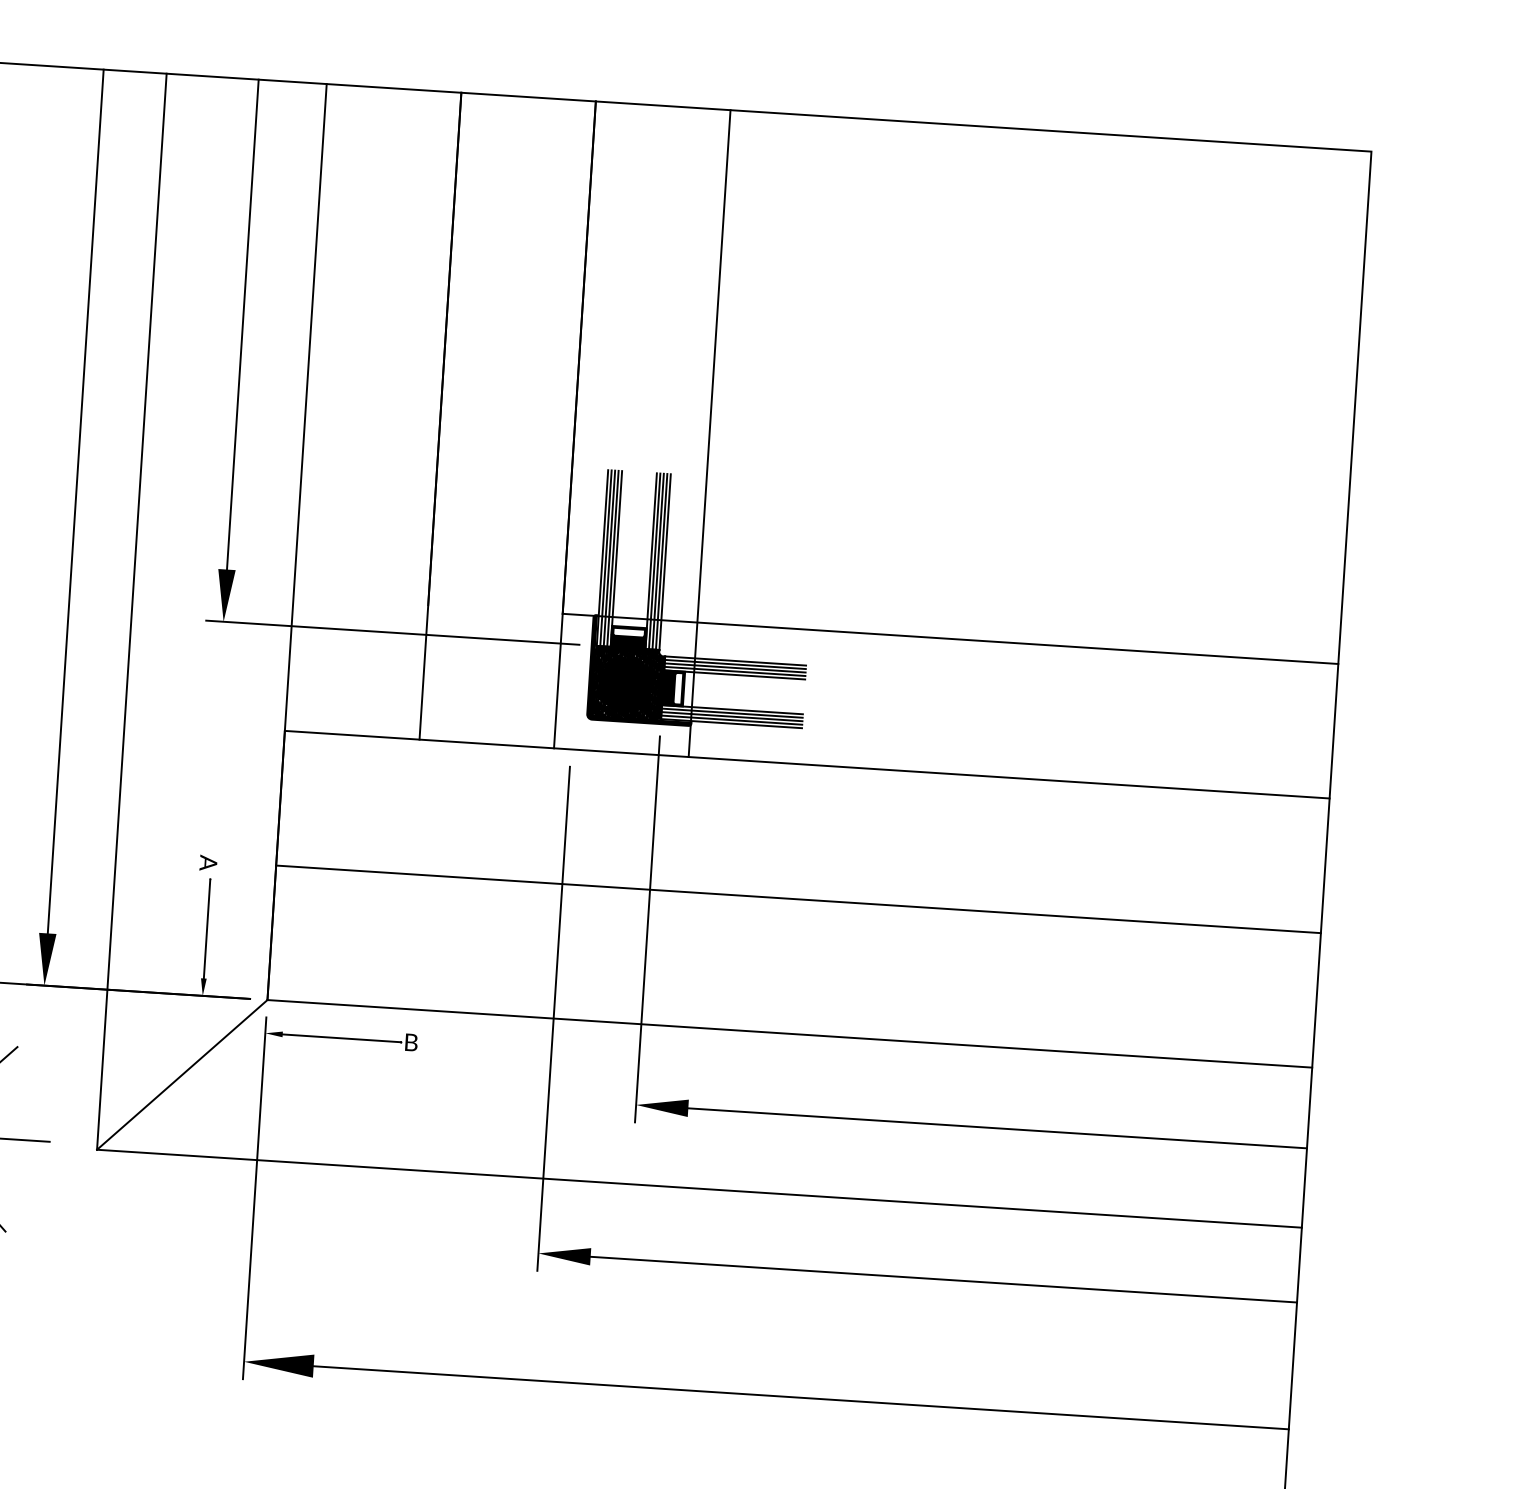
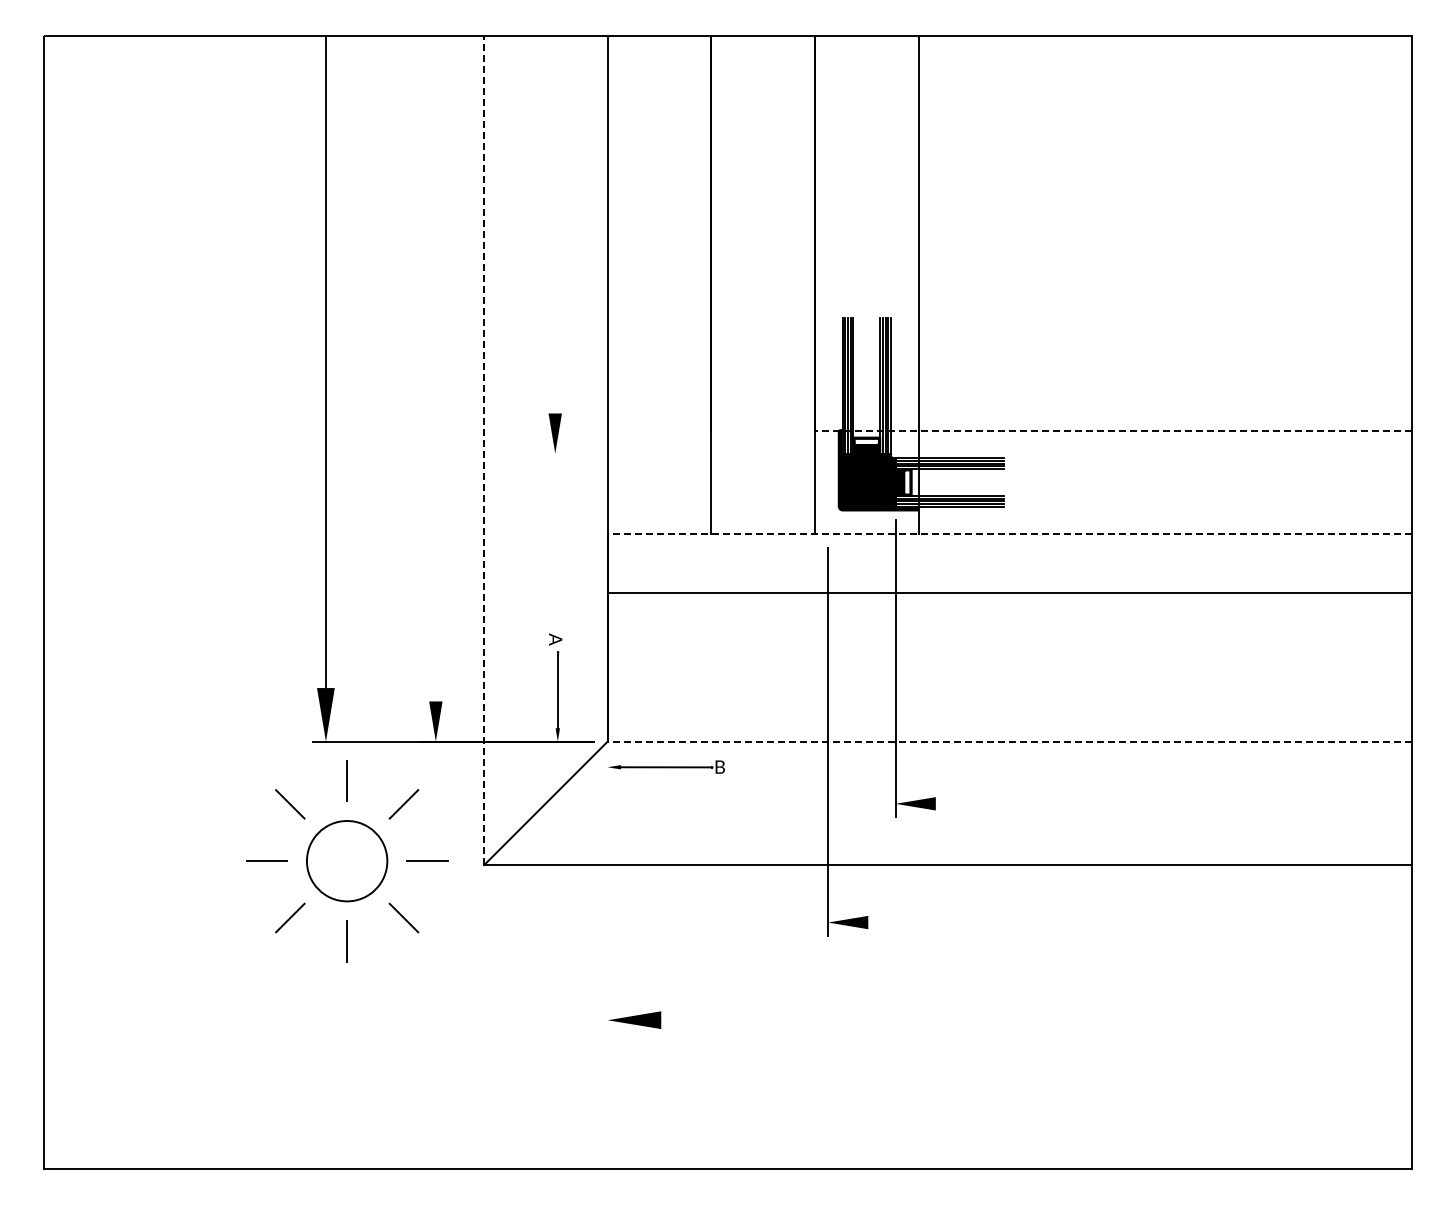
line: (243, 324) -> (555, 224), removed
line: (75, 501) -> (435, 368), removed
line: (132, 611) -> (484, 450), solid -> dashed
line: (392, 632) -> (685, 453), removed
line: (950, 638) -> (1113, 430), solid -> dashed
line: (806, 764) -> (1009, 534), solid -> dashed
line: (797, 899) -> (1009, 593), moved
line: (789, 1033) -> (1009, 741), solid -> dashed
line: (996, 1127) -> (1173, 803), removed
line: (254, 1198) -> (607, 894), removed
line: (944, 1279) -> (1140, 922), removed
line: (800, 1398) -> (1036, 1020), removed

